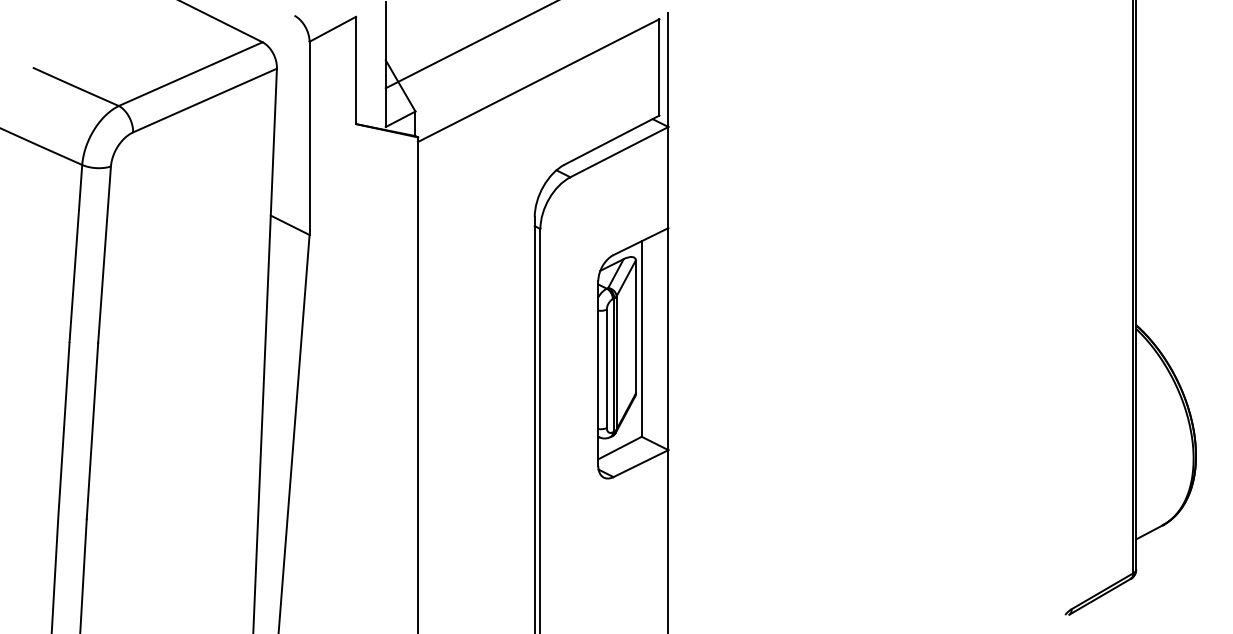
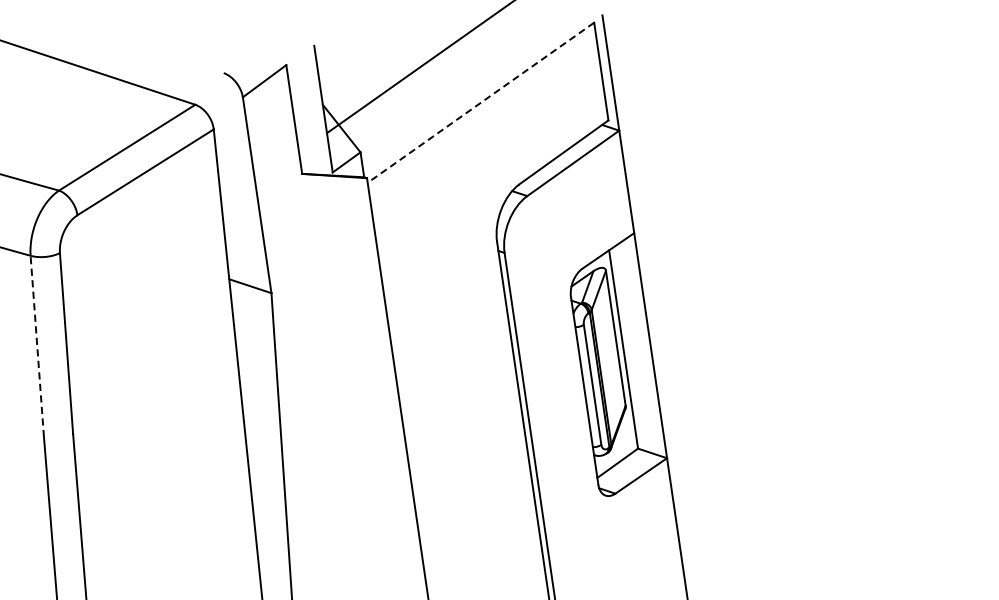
line: (538, 80) -> (480, 102), solid -> dashed
line: (75, 253) -> (36, 346), solid -> dashed

